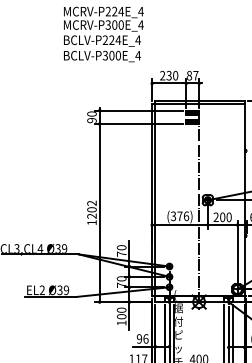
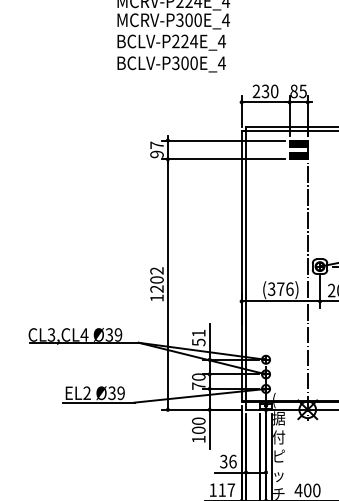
text: (195, 75) -> (302, 91), 87 -> 85
text: (91, 113) -> (156, 144), 90 -> 97
text: (121, 250) -> (198, 337), 70 -> 51
text: (139, 338) -> (223, 461), 96 -> 36

